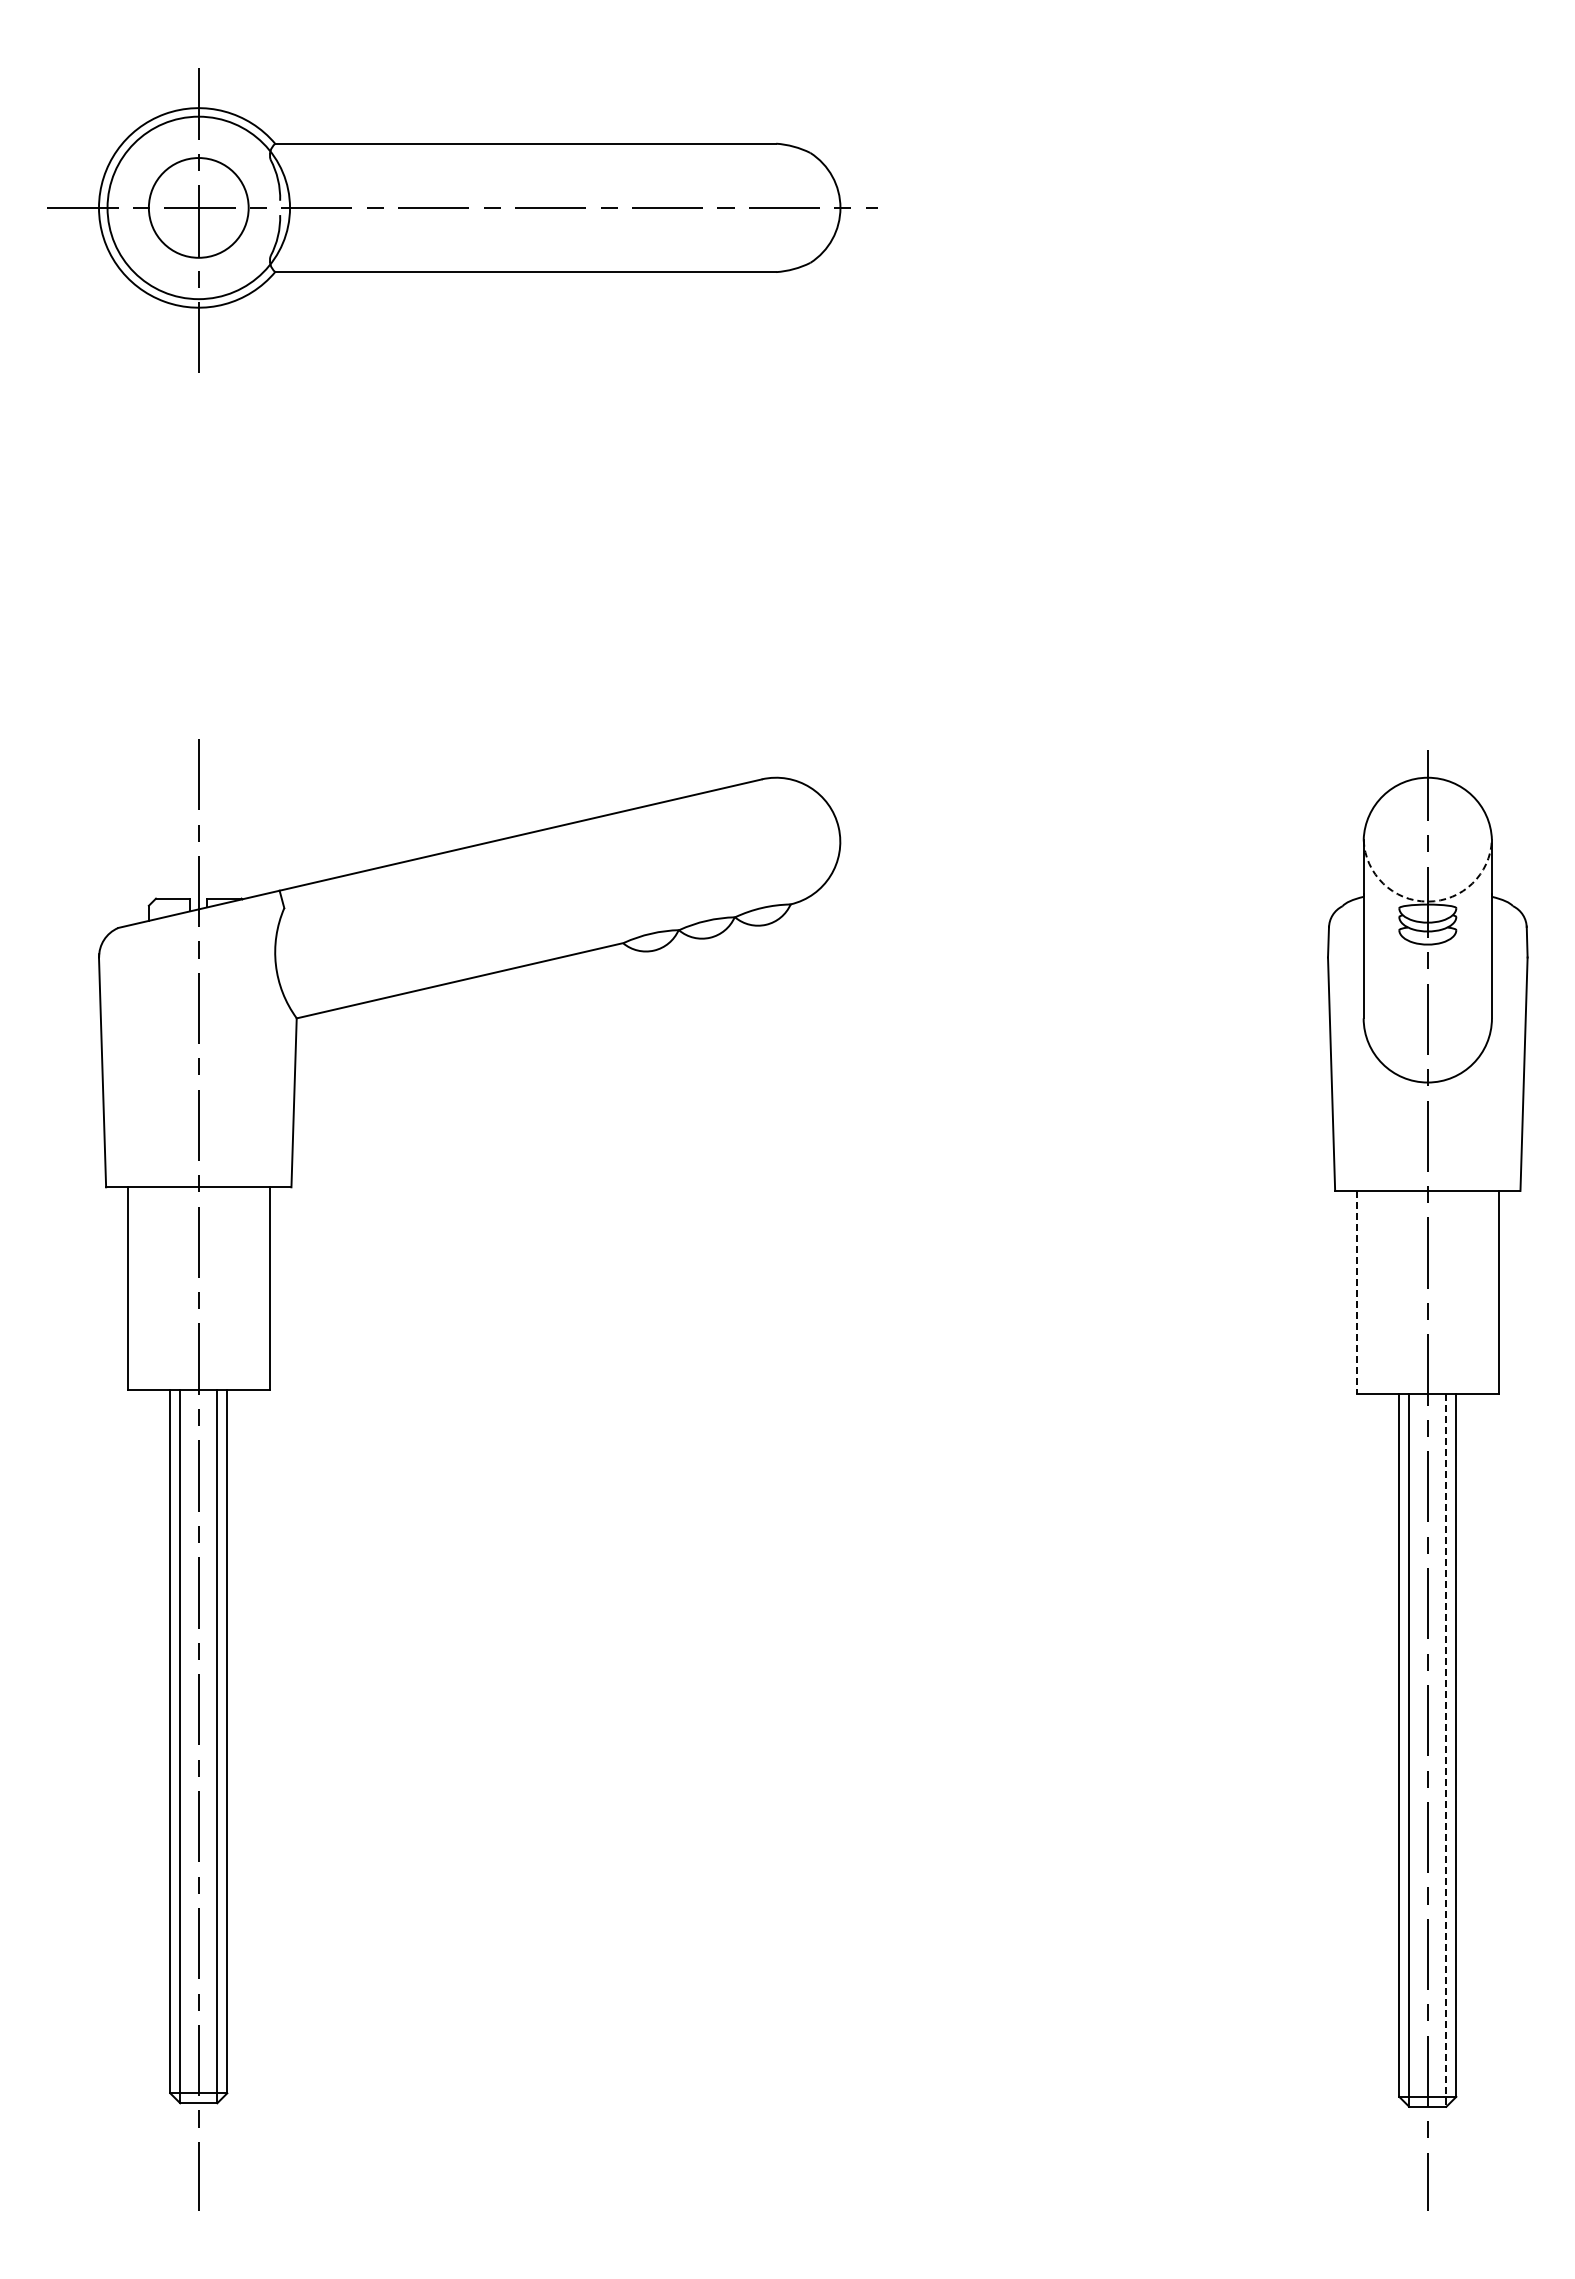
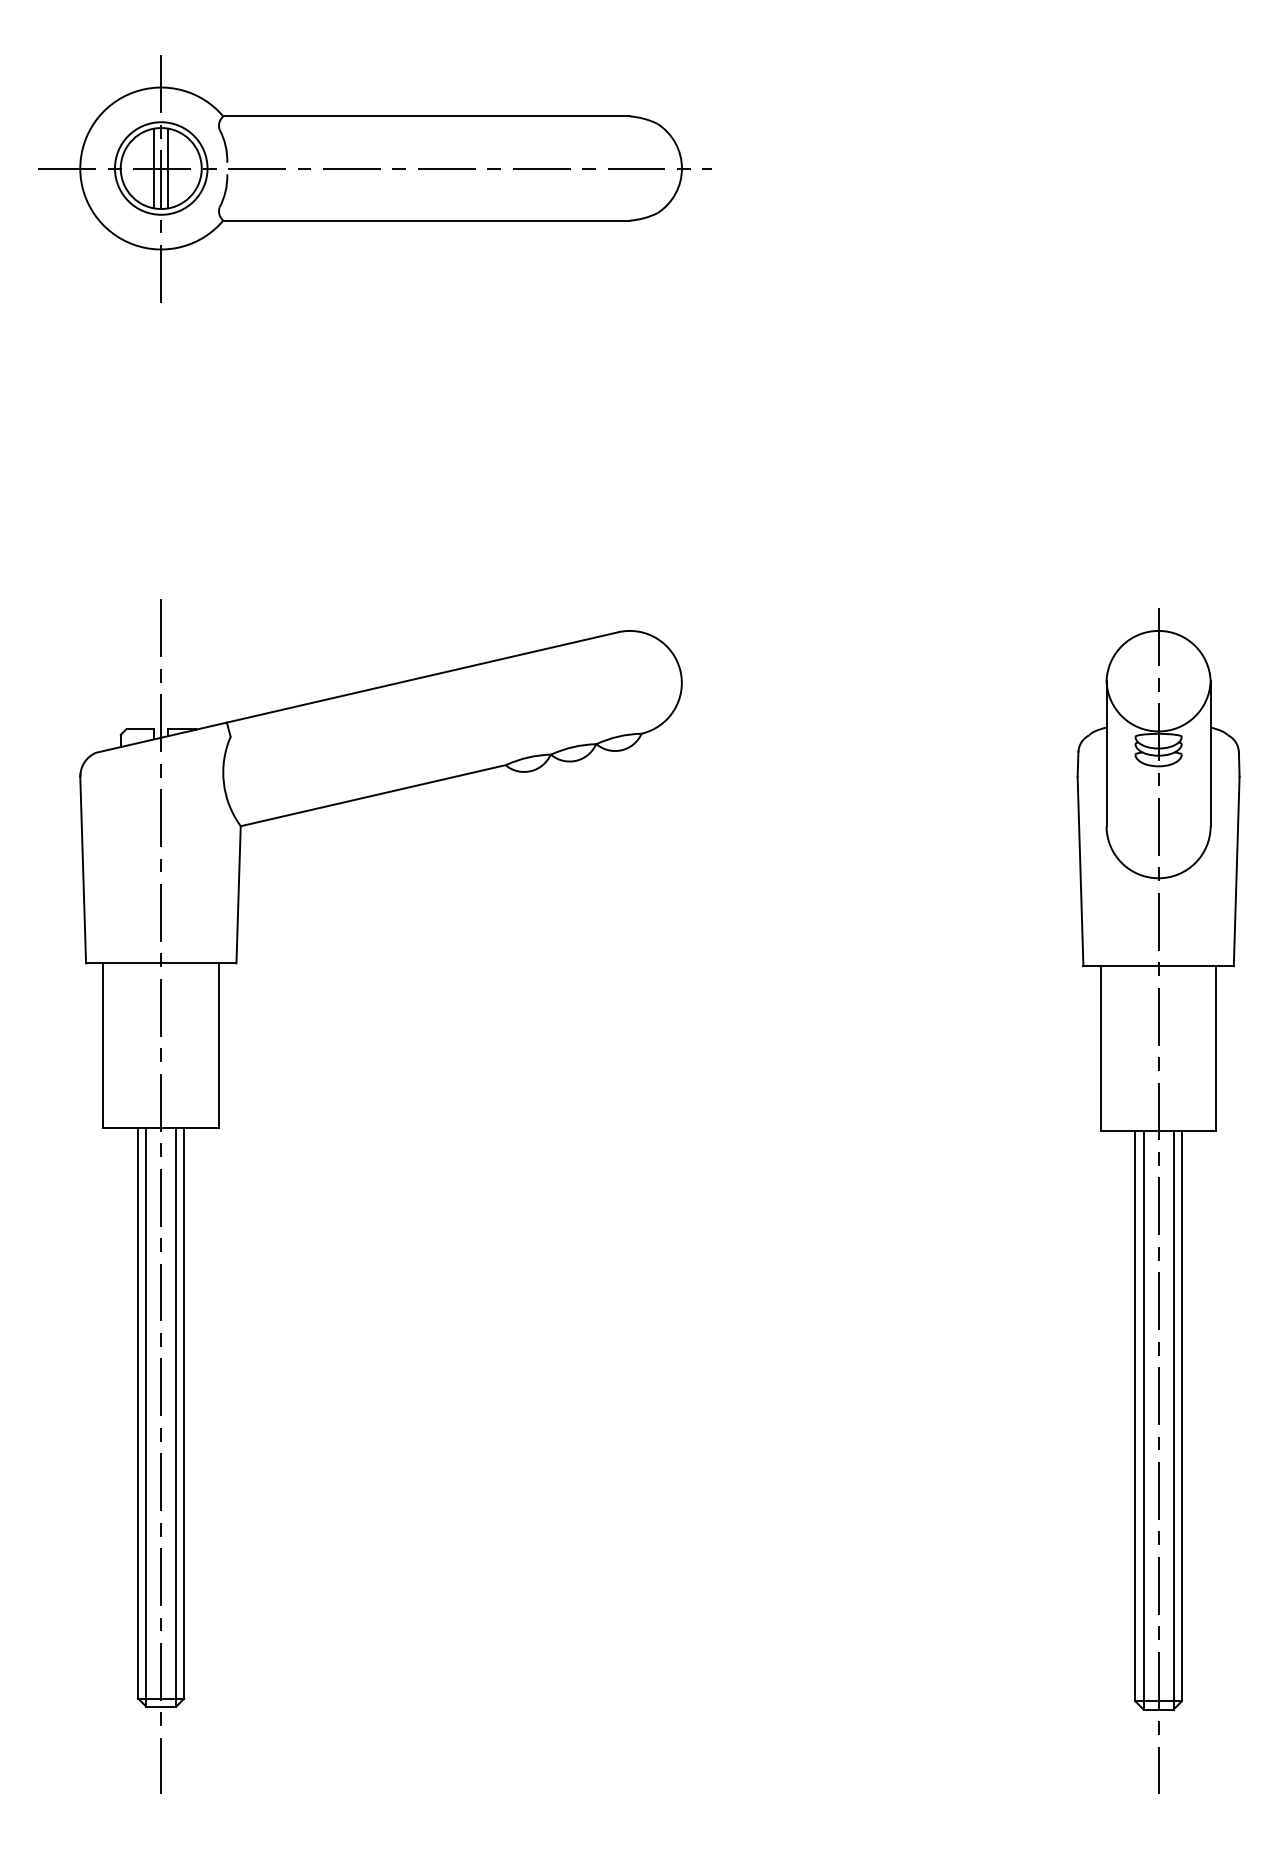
line: (190, 207) -> (154, 168), added
circle: (198, 207) -> (161, 168), size x0.62
line: (207, 207) -> (168, 168), added
arc: (1427, 901) -> (1158, 731), dashed -> solid
line: (1356, 1292) -> (1100, 1048), dashed -> solid
line: (1446, 1750) -> (1173, 1420), dashed -> solid

